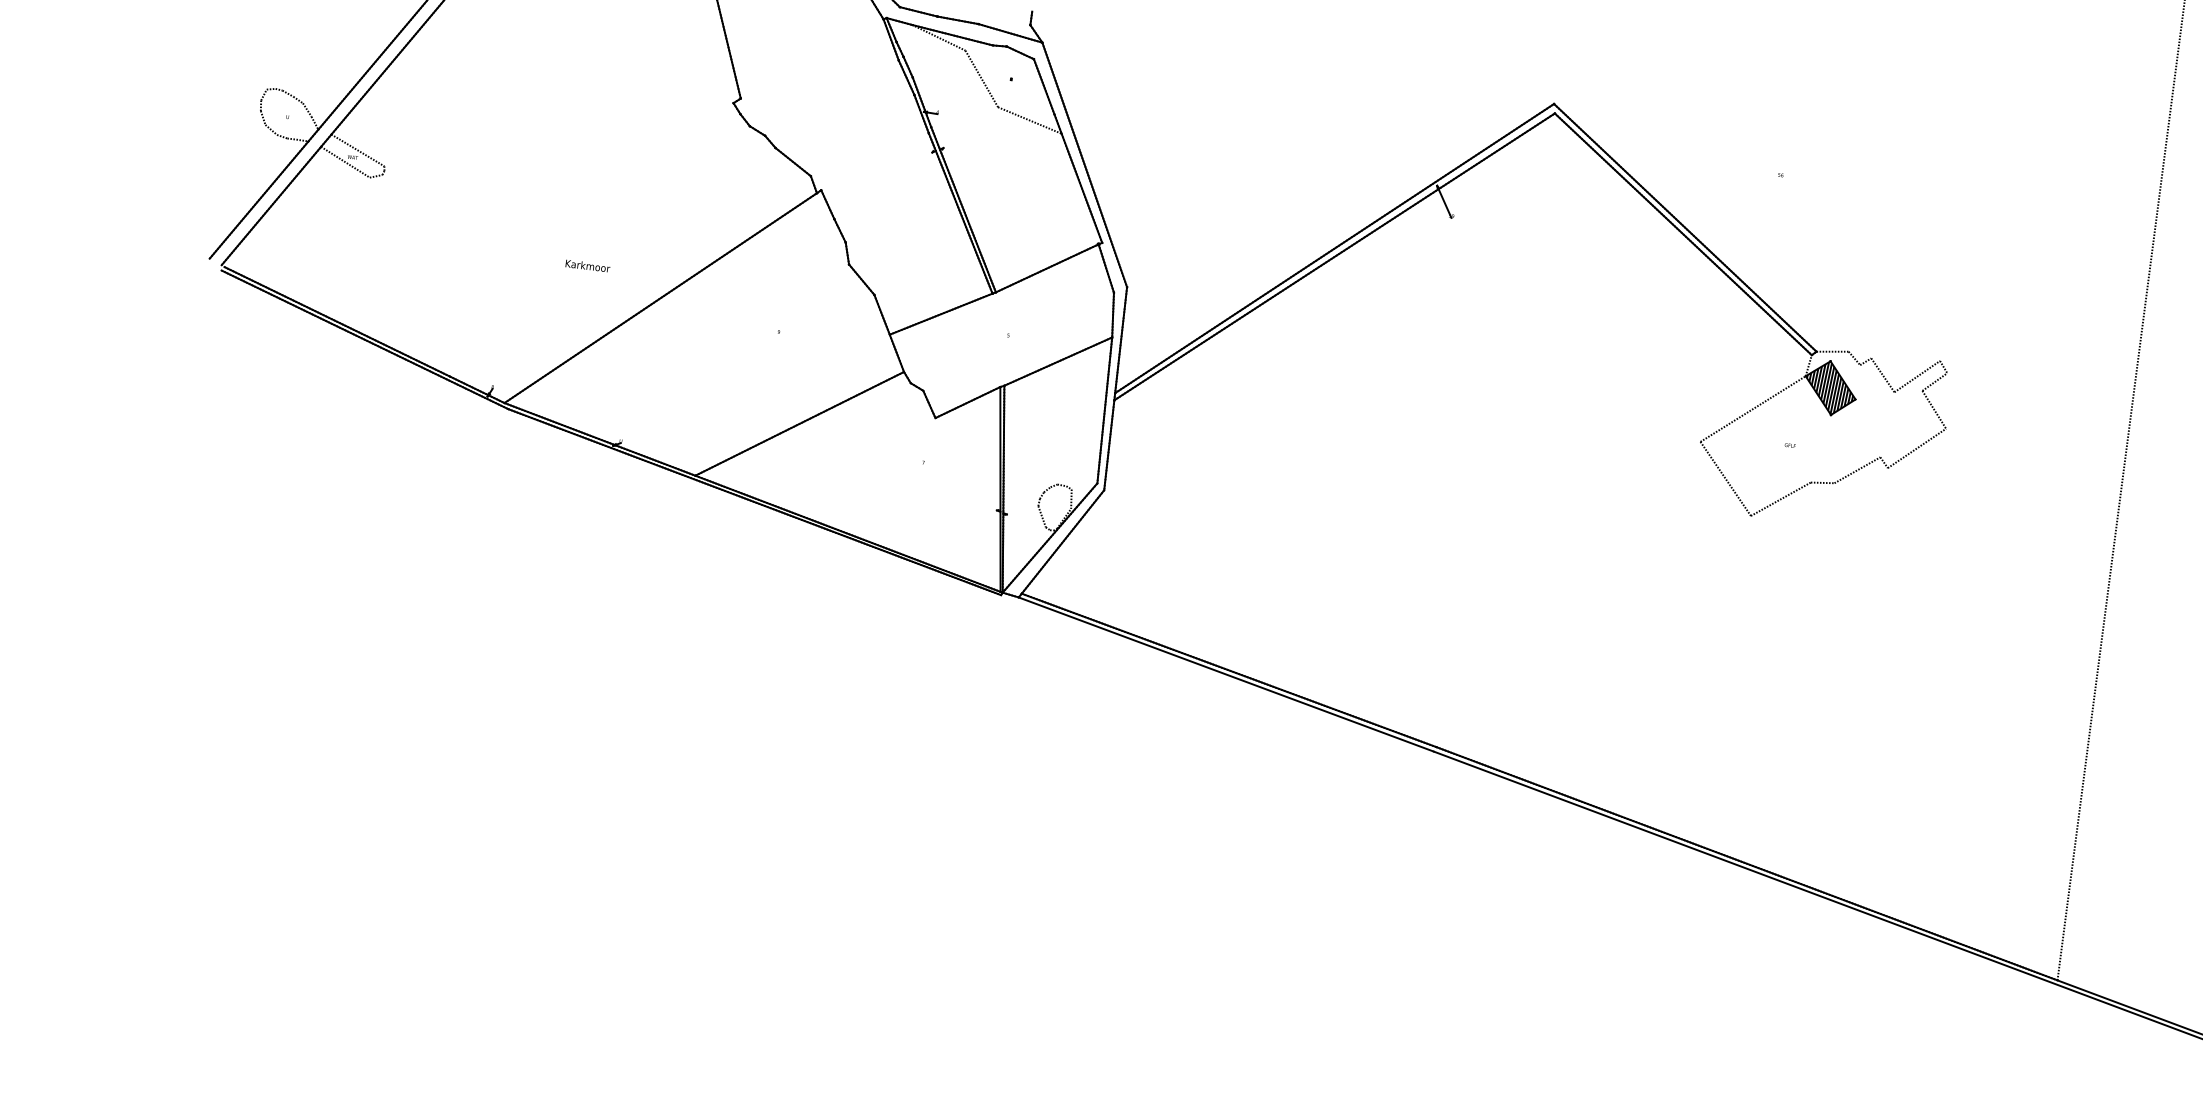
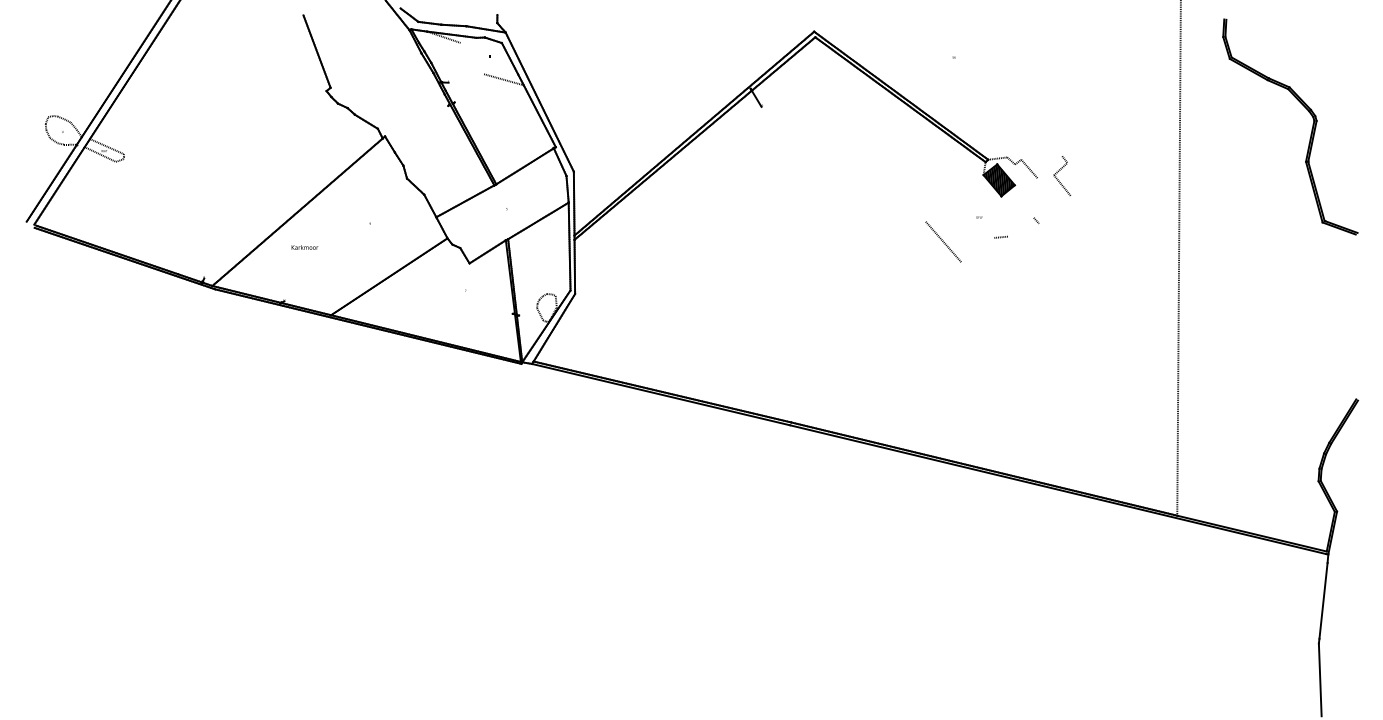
line: (982, 78) -> (472, 58), removed
text: (587, 265) -> (304, 247), moved
line: (1916, 377) -> (1049, 167), removed
line: (1752, 409) -> (954, 198), removed
line: (1916, 447) -> (1054, 209), removed
line: (1856, 468) -> (1020, 226), removed
line: (1780, 498) -> (977, 249), removed

